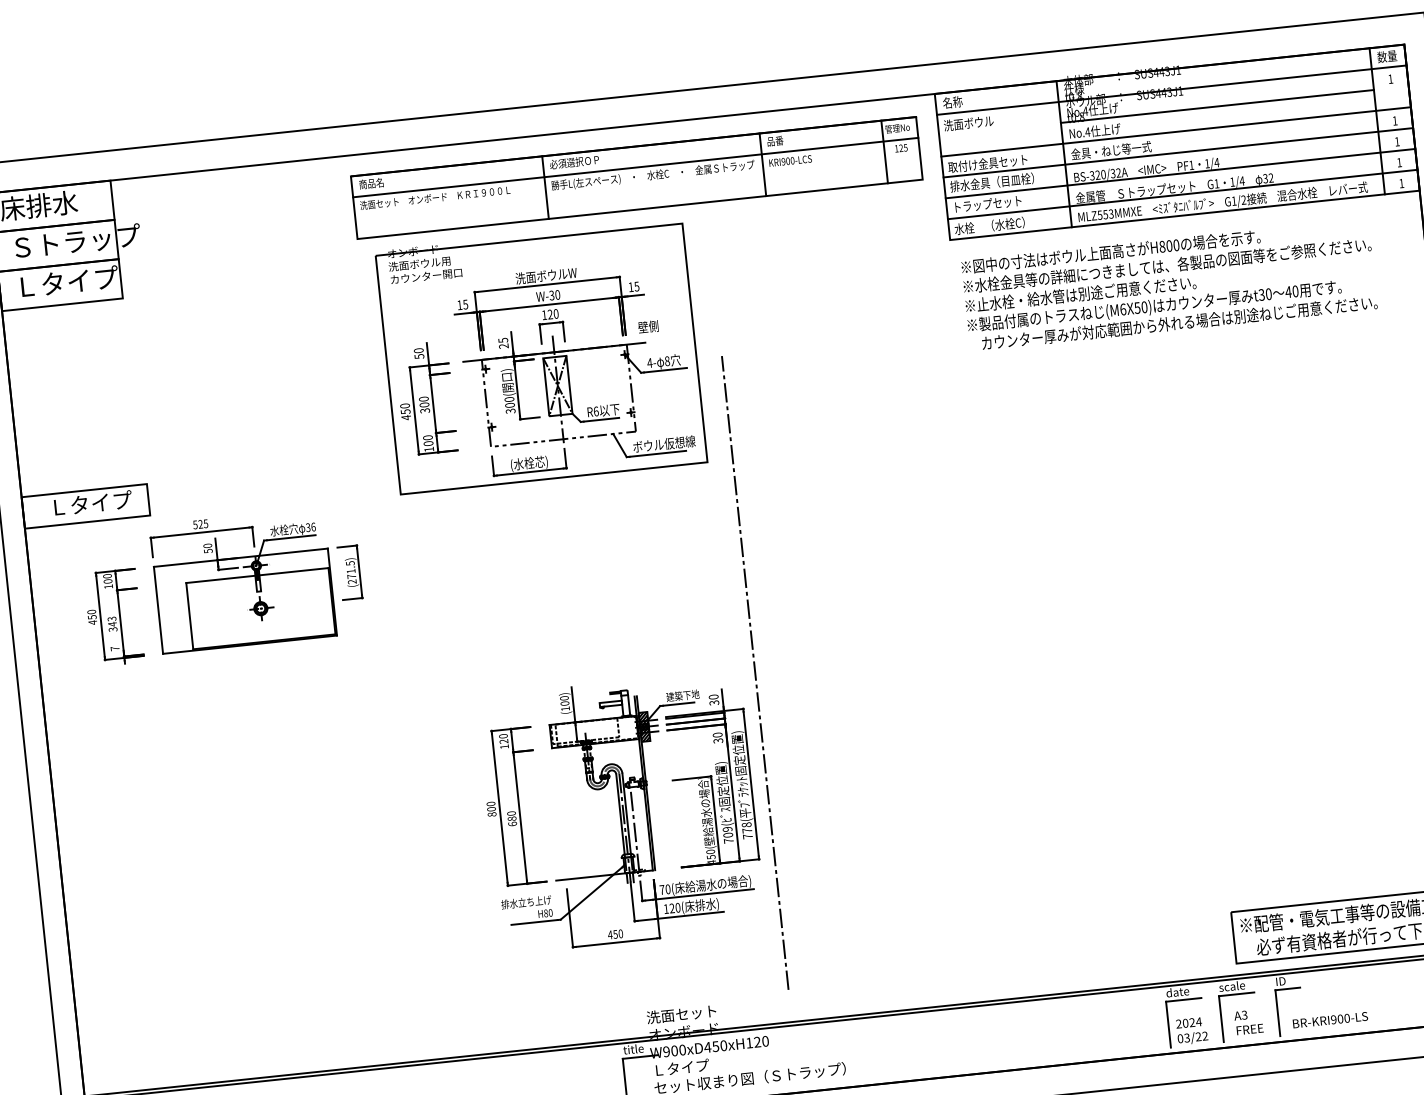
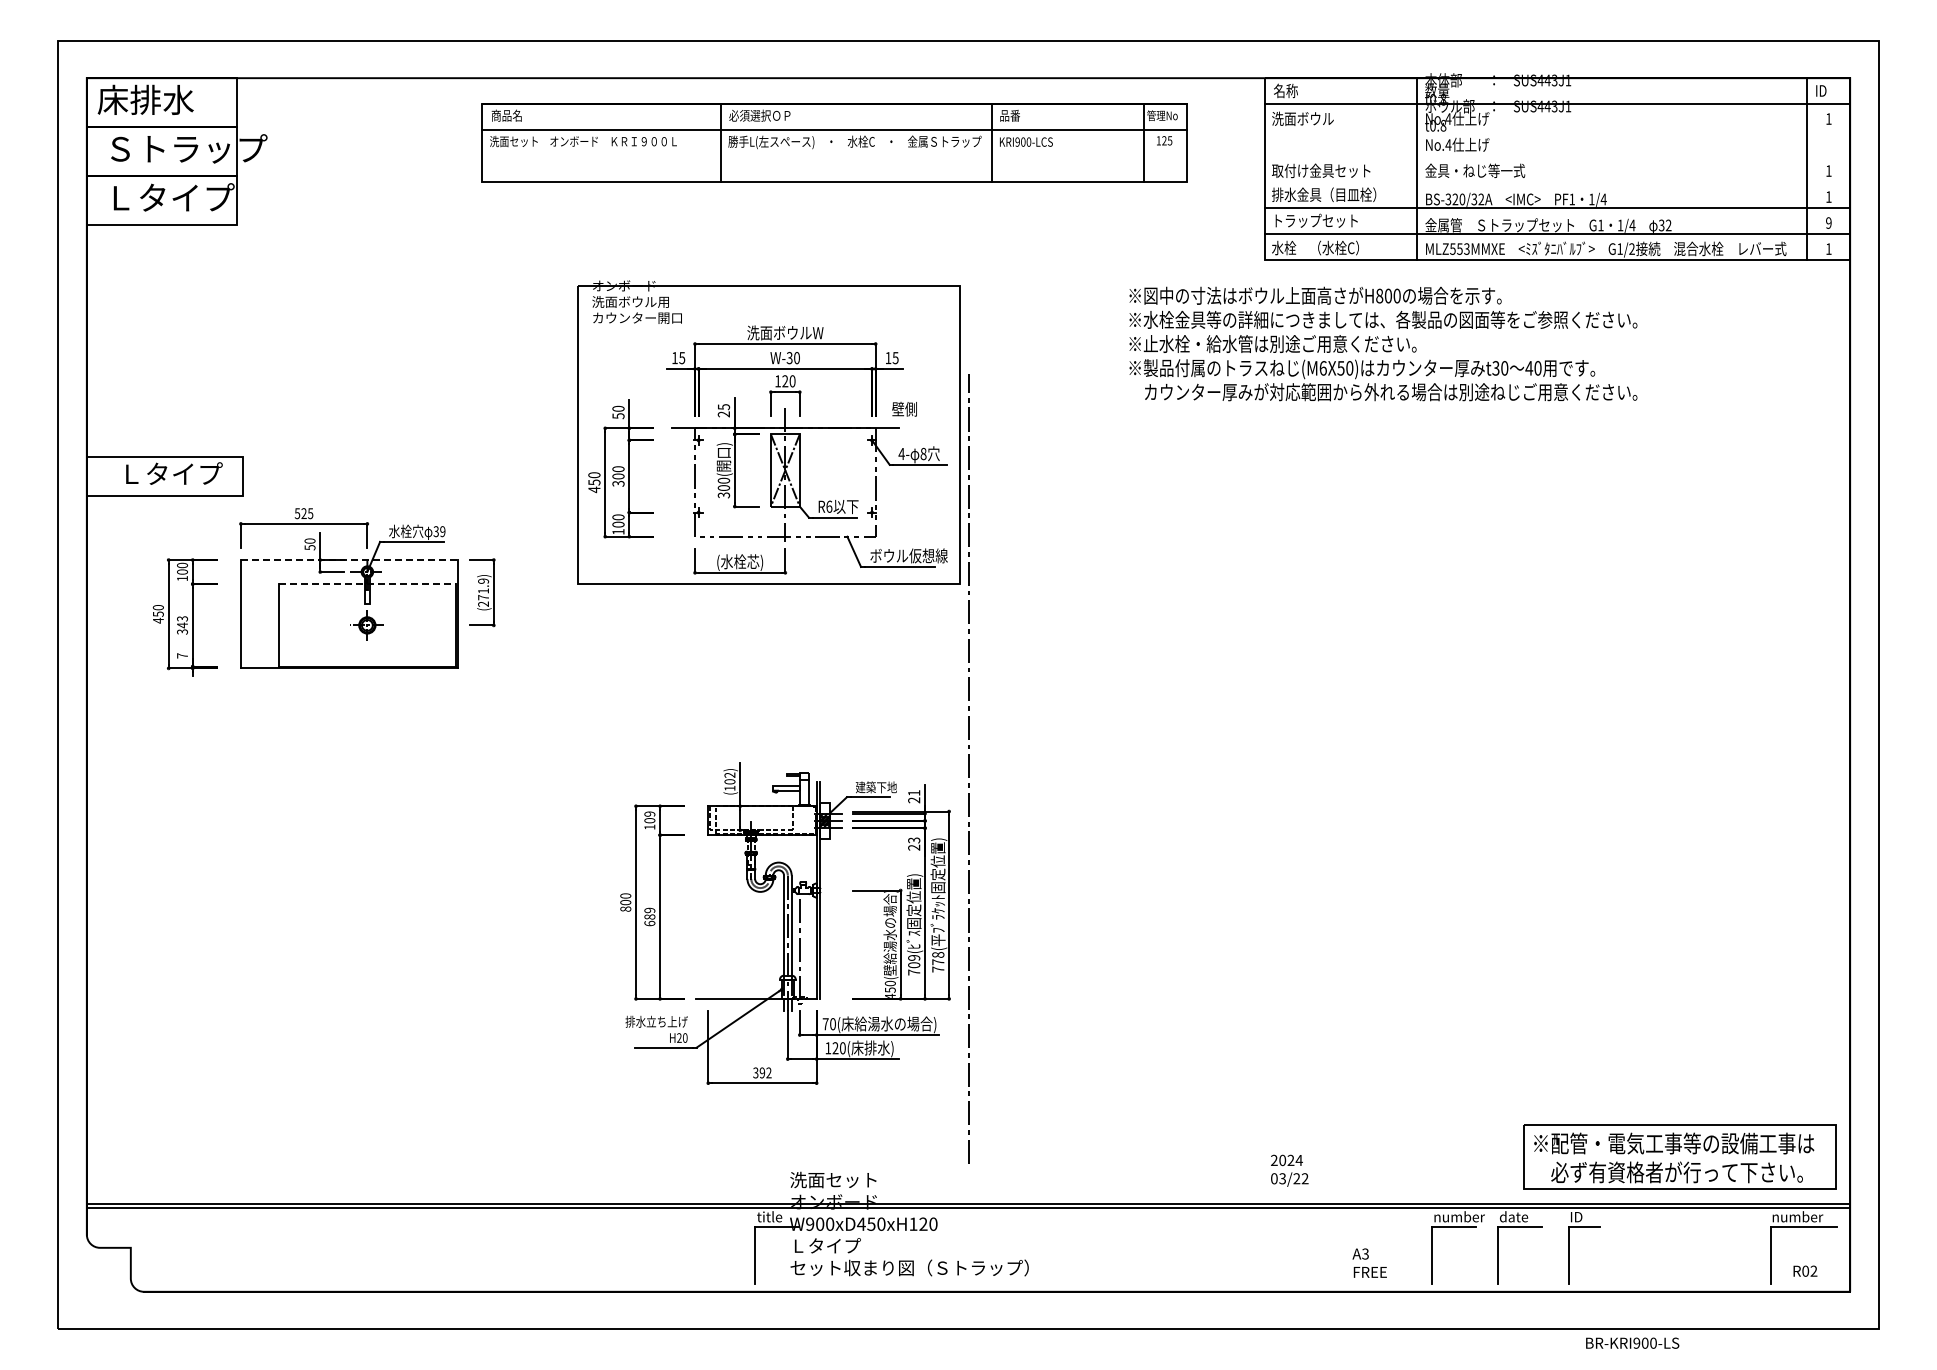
text: (1387, 56) -> (1827, 90), 数量 -> ID
text: (1074, 89) -> (1437, 90), 仕様 -> 数量
line: (1217, 106) -> (1611, 130), removed
line: (1176, 132) -> (1557, 156), removed
line: (1178, 152) -> (1557, 182), removed
text: (1399, 162) -> (1828, 222), 1 -> 9
part: (636, 177) -> (834, 142), moved
text: (1169, 284) -> (1383, 343), moved
part: (541, 357) -> (768, 432), moved
text: (313, 527) -> (442, 531), 36 -> 39
line: (241, 558) -> (349, 560), solid -> dashed
text: (350, 562) -> (483, 580), (271.5) -> (271.9)
line: (257, 575) -> (367, 584), solid -> dashed
text: (563, 697) -> (729, 774), (100) -> (102)
text: (714, 699) -> (914, 796), 30 -> 21
hatch: (642, 716) -> (824, 807), removed
hatch: (645, 737) -> (824, 833), removed
text: (718, 737) -> (914, 843), 30 -> 23
text: (503, 739) -> (649, 817), 120 -> 109
text: (511, 813) -> (649, 910), 680 -> 689
text: (546, 912) -> (679, 1037), H80 -> H20
text: (615, 934) -> (762, 1072), 450 -> 392
text: (1231, 986) -> (1515, 1216), scale -> date
text: (1186, 990) -> (1459, 1216), date -> number
text: (1330, 1019) -> (1632, 1342), moved
text: (1248, 1021) -> (1369, 1262), moved
text: (1191, 1030) -> (1289, 1170), moved

